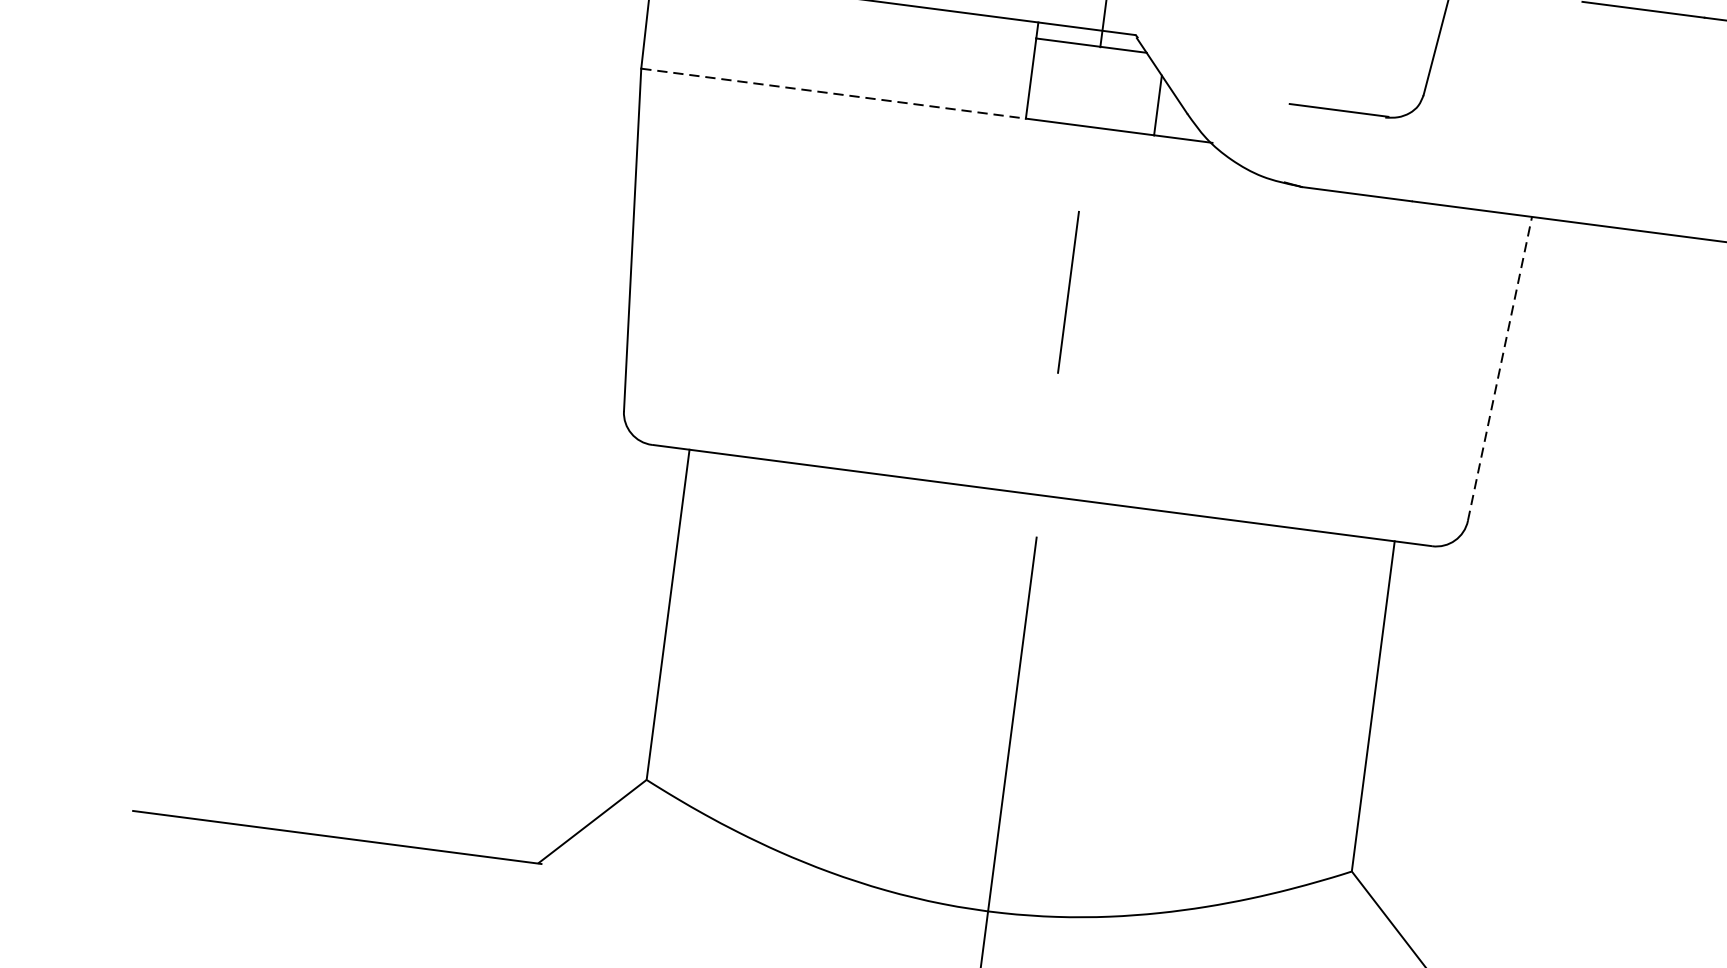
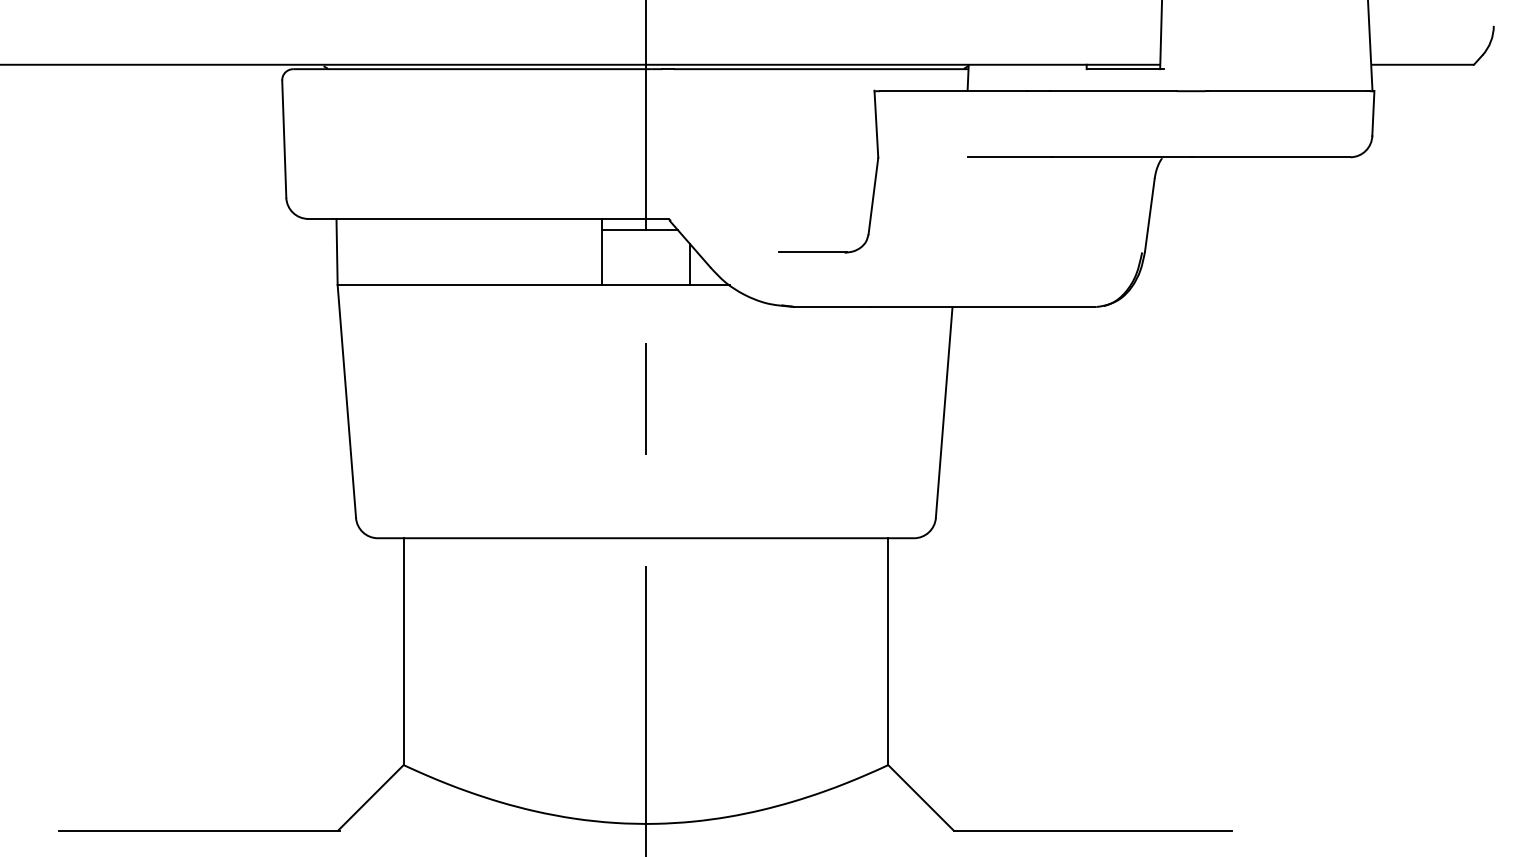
line: (834, 94) -> (470, 285), dashed -> solid
line: (1500, 368) -> (944, 412), dashed -> solid

